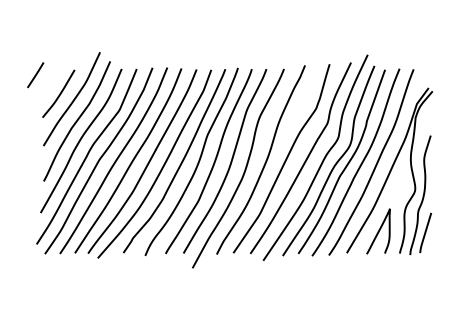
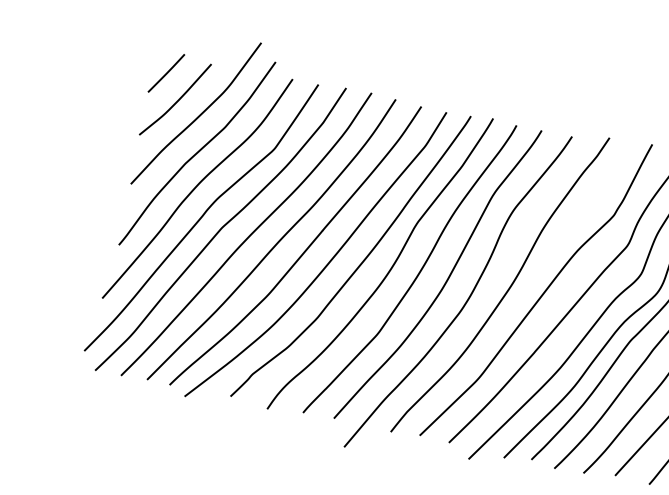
line: (35, 75) -> (165, 73), moved

